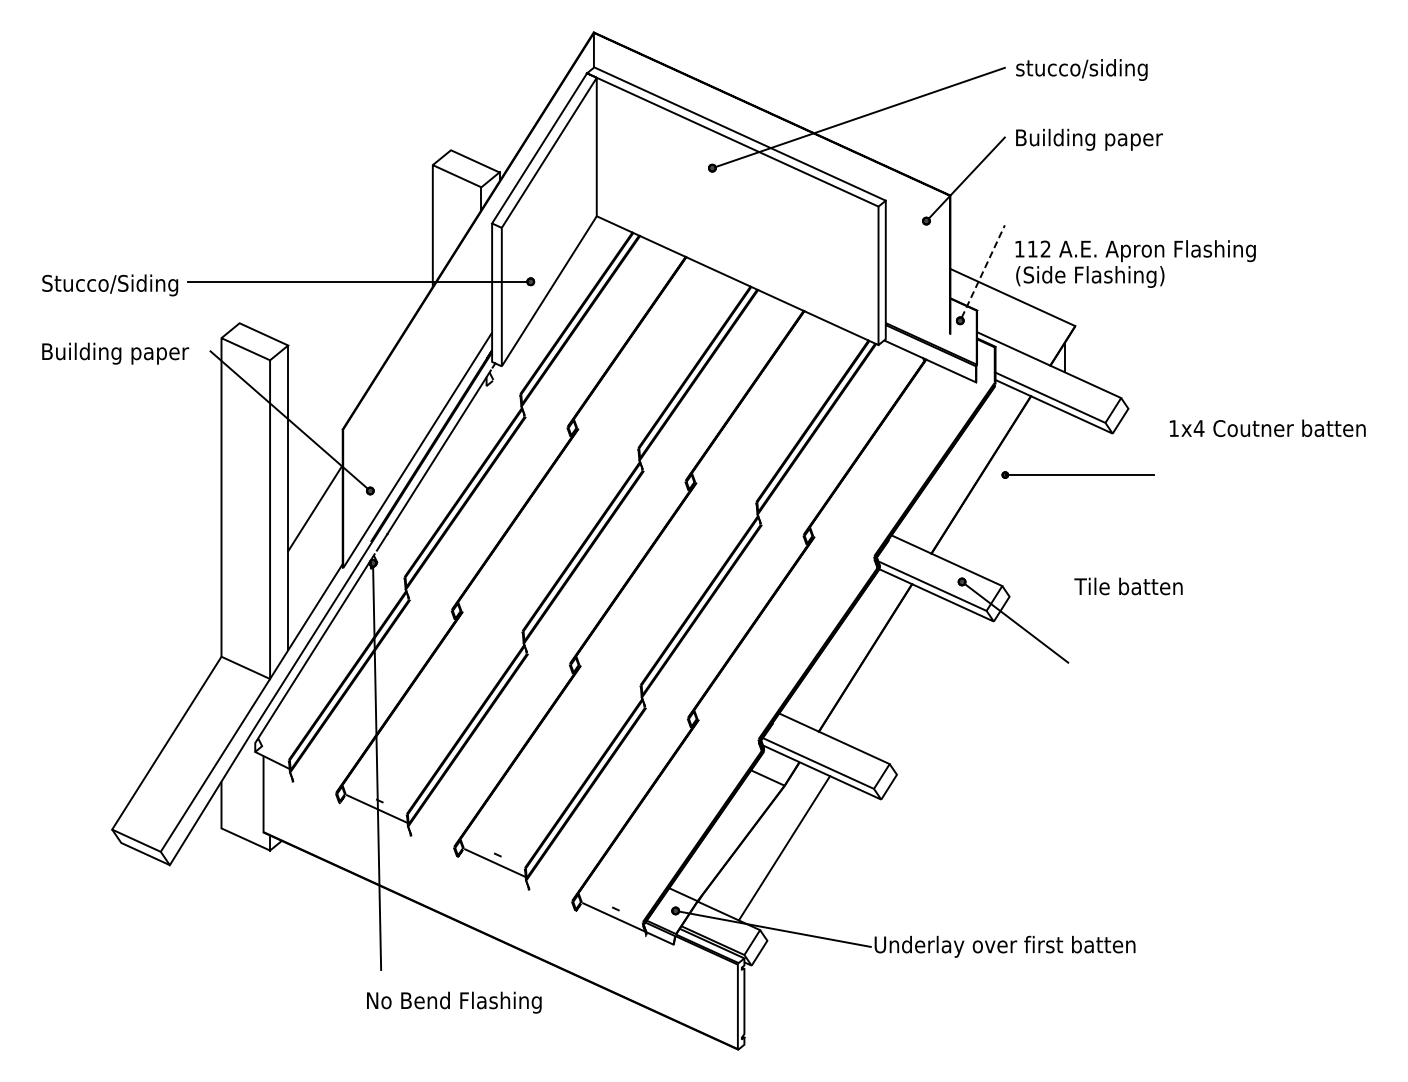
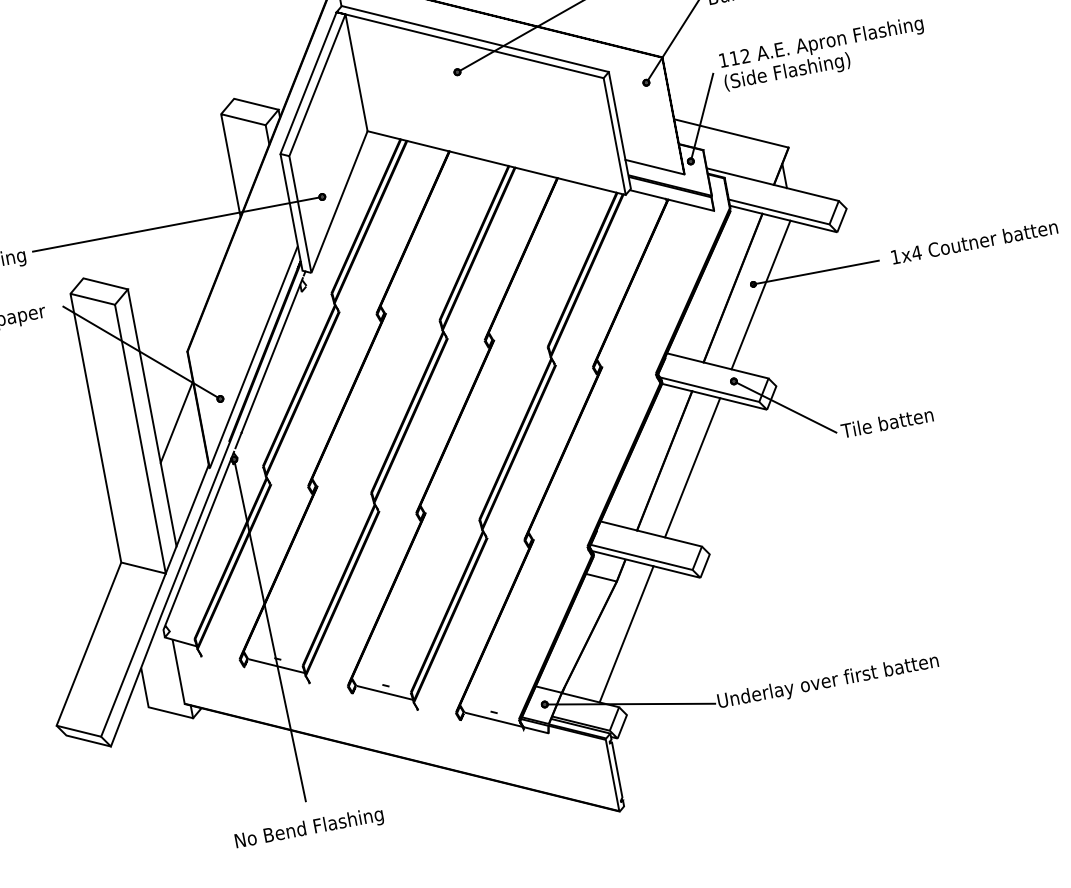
text: (1135, 263) -> (823, 54), moved
line: (983, 271) -> (702, 116), dashed -> solid
line: (917, 319) -> (654, 167), added
text: (1267, 428) -> (974, 242), moved
line: (1011, 488) -> (760, 294), added
text: (1128, 586) -> (887, 422), moved
line: (895, 671) -> (692, 467), added
text: (454, 1002) -> (309, 828), moved

